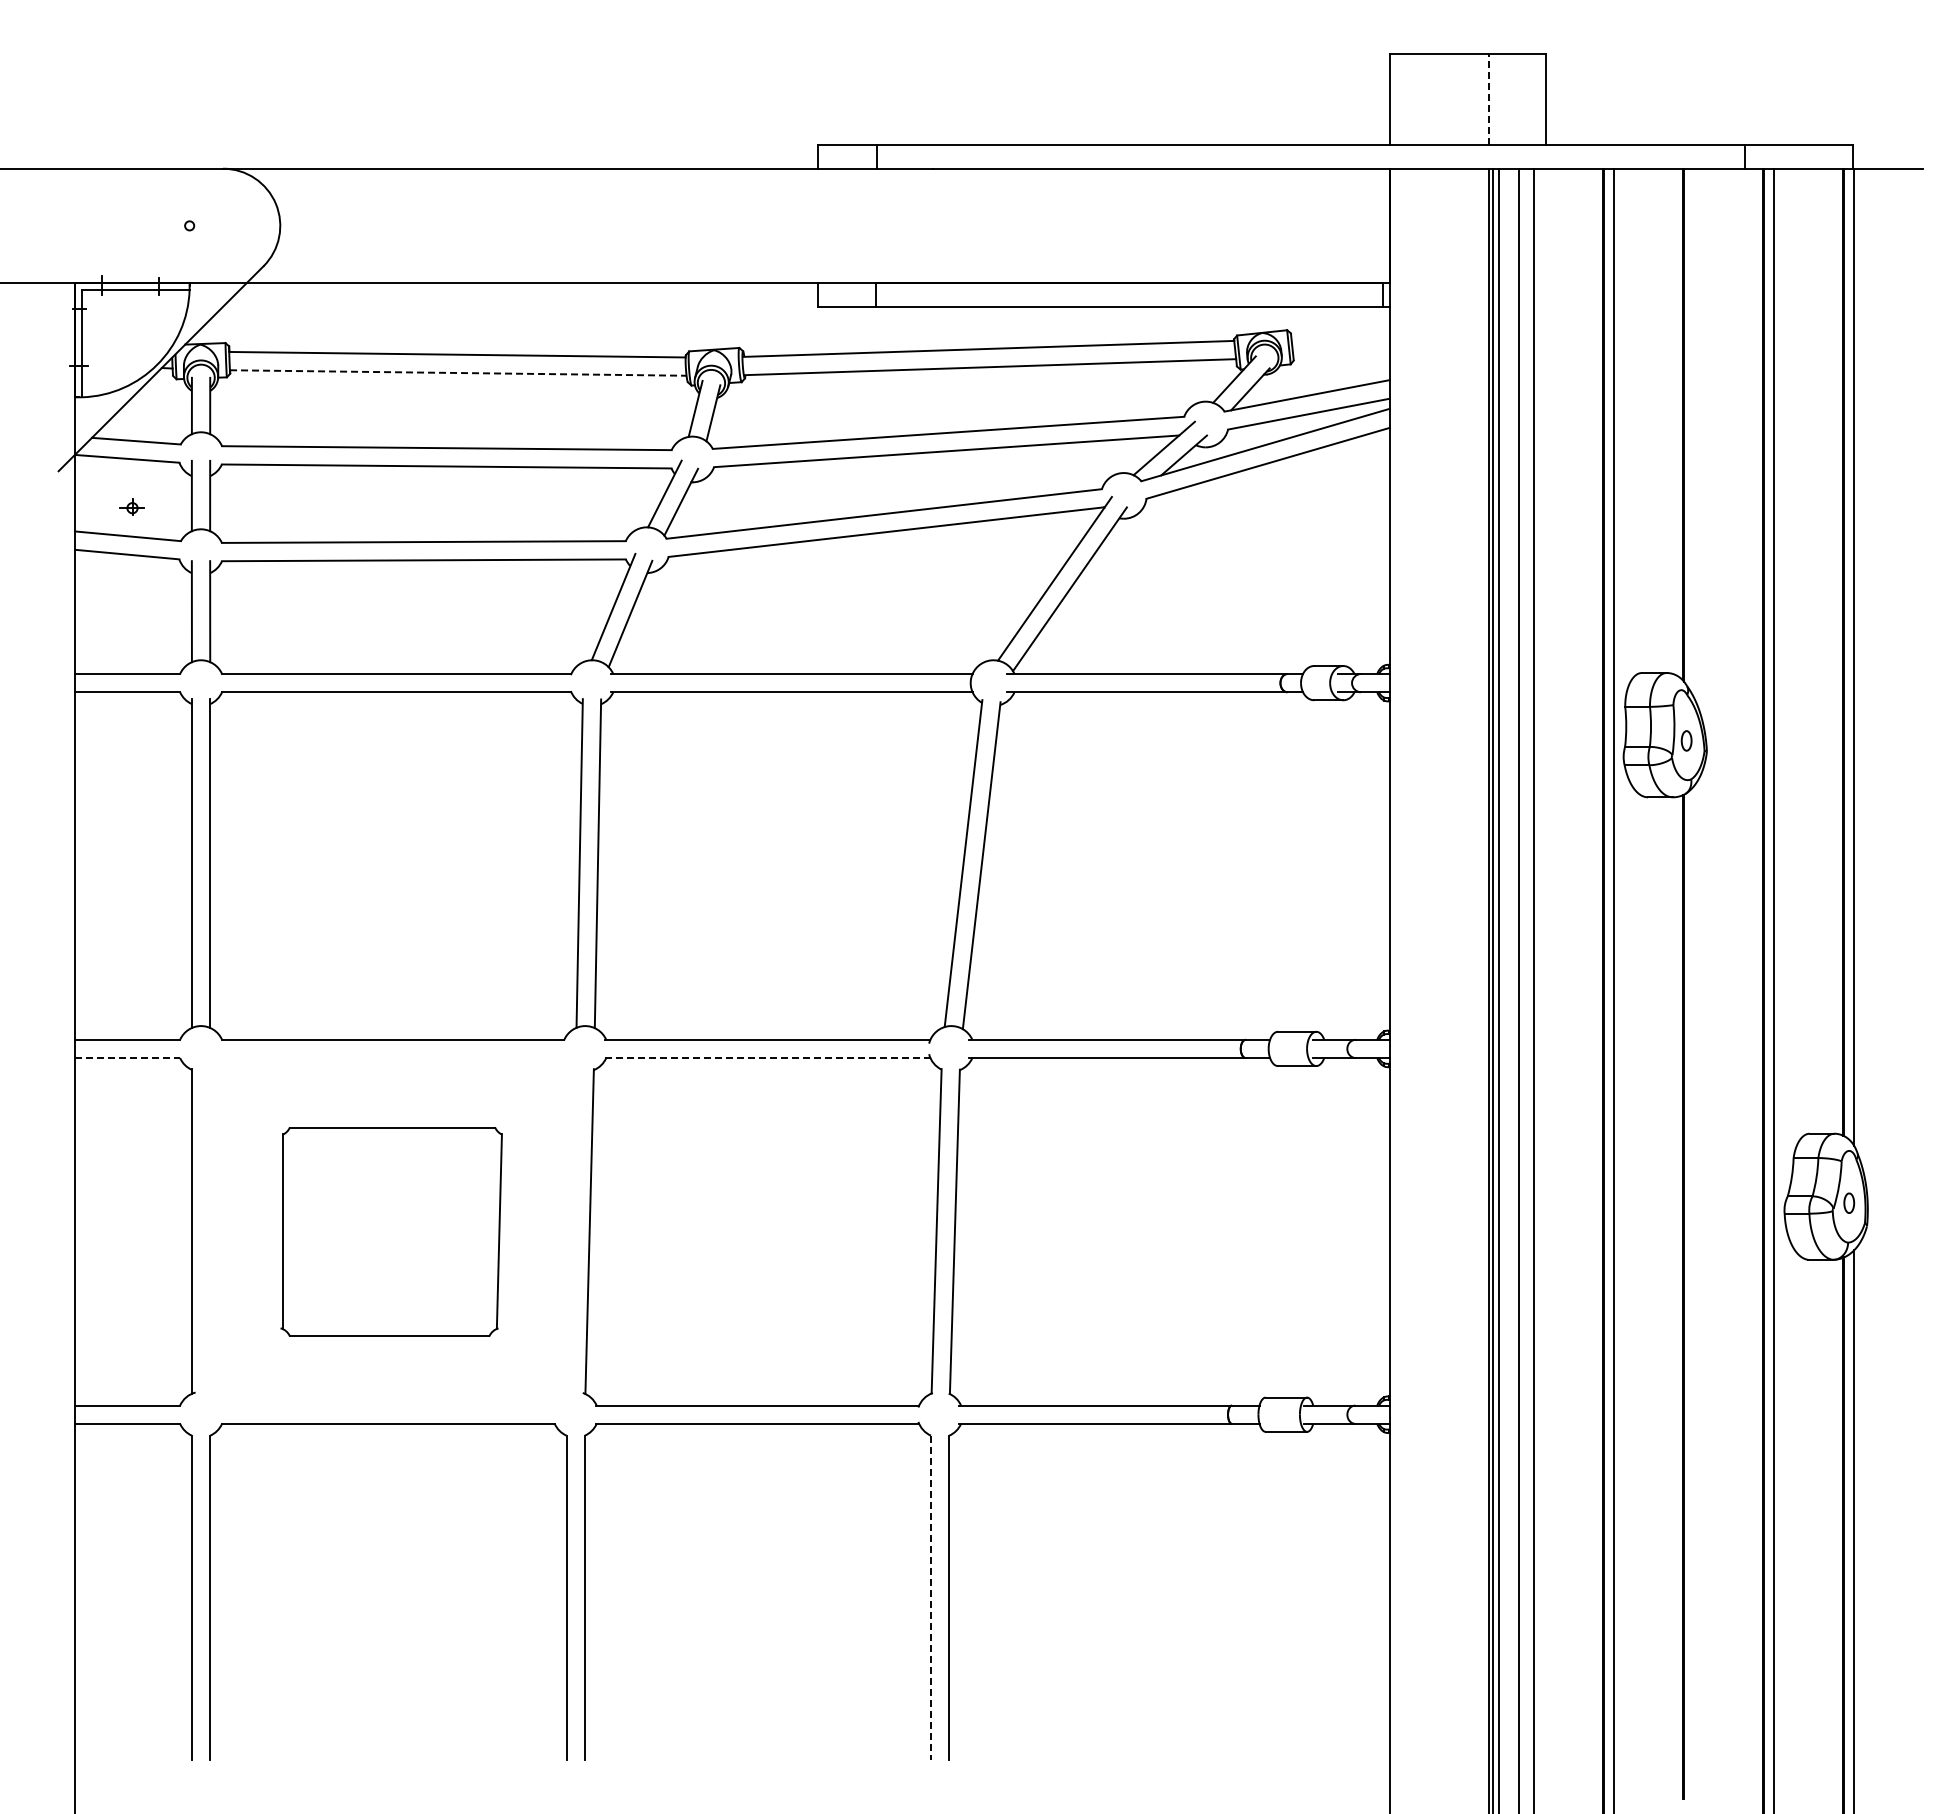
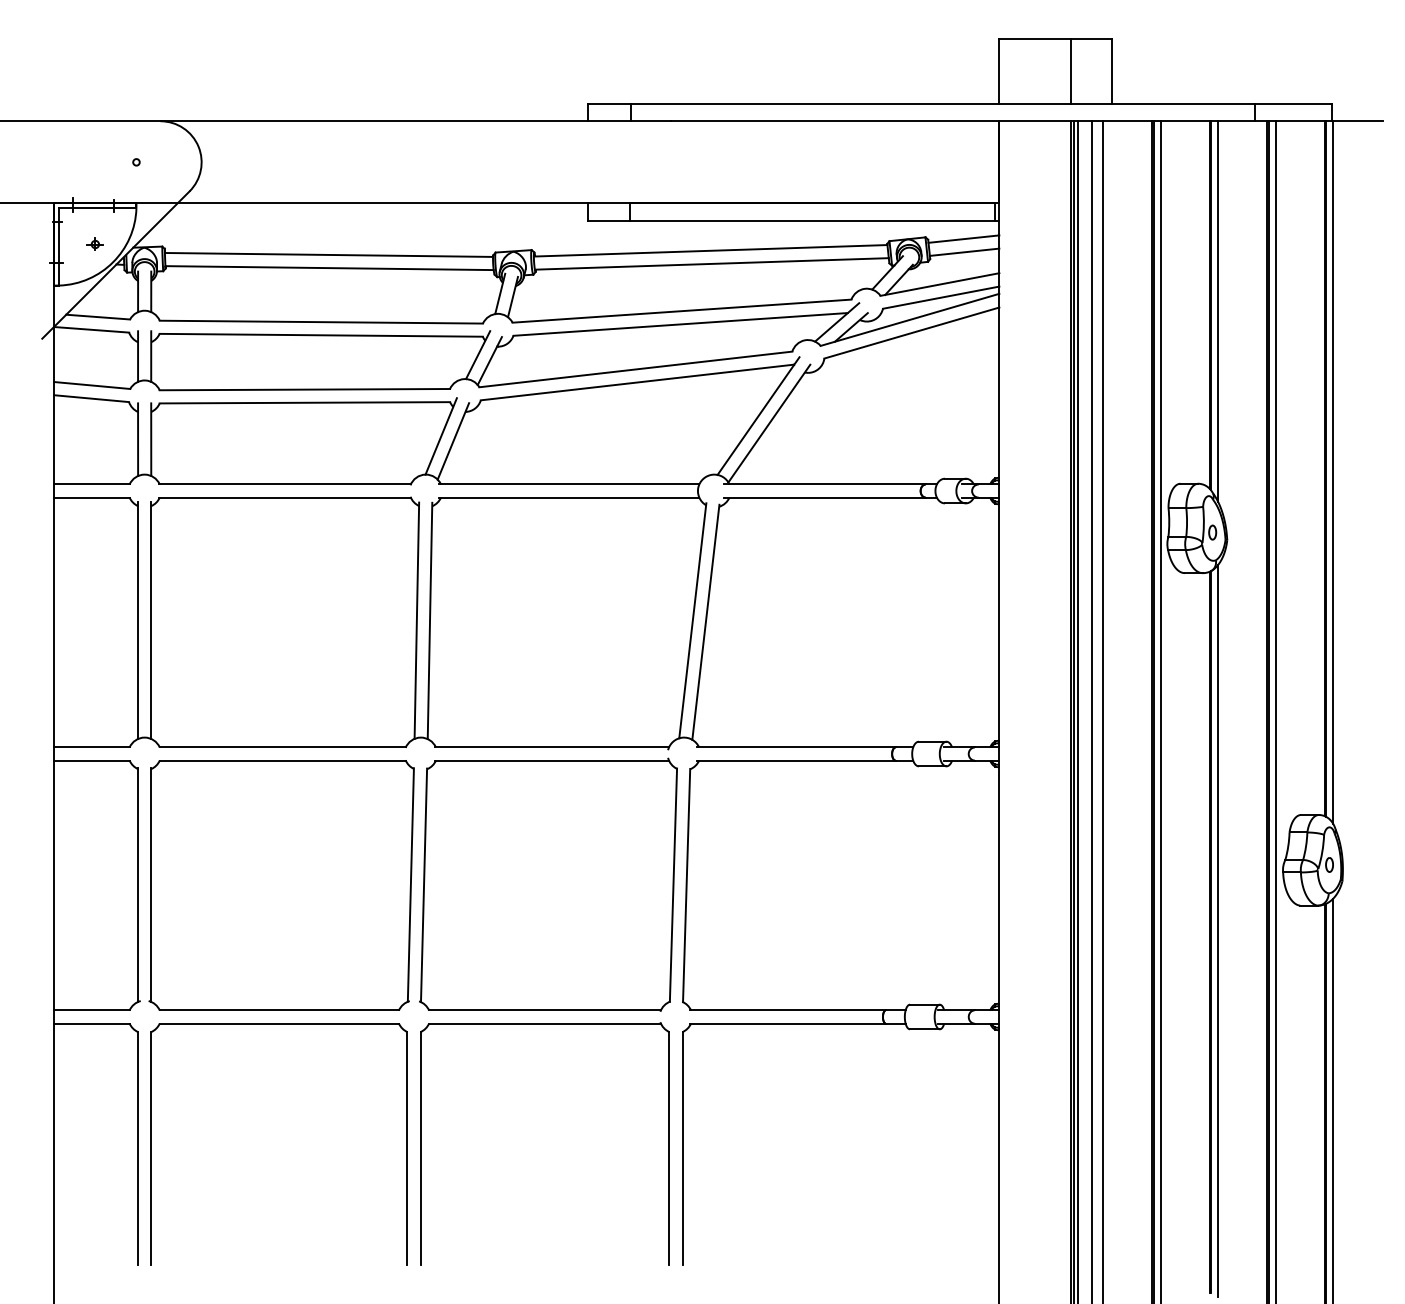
line: (1488, 99) -> (1070, 71), dashed -> solid
line: (1340, 332) -> (963, 238), added
line: (1341, 350) -> (964, 251), added
line: (458, 373) -> (329, 268), dashed -> solid
line: (1694, 433) -> (1218, 311), added
part: (131, 506) -> (94, 243), moved
line: (128, 1058) -> (92, 760), dashed -> solid
line: (767, 1058) -> (551, 760), dashed -> solid
part: (391, 1231) -> (281, 885), size x1.67
line: (1694, 1294) -> (1218, 930), added
line: (930, 1597) -> (669, 1148), dashed -> solid

